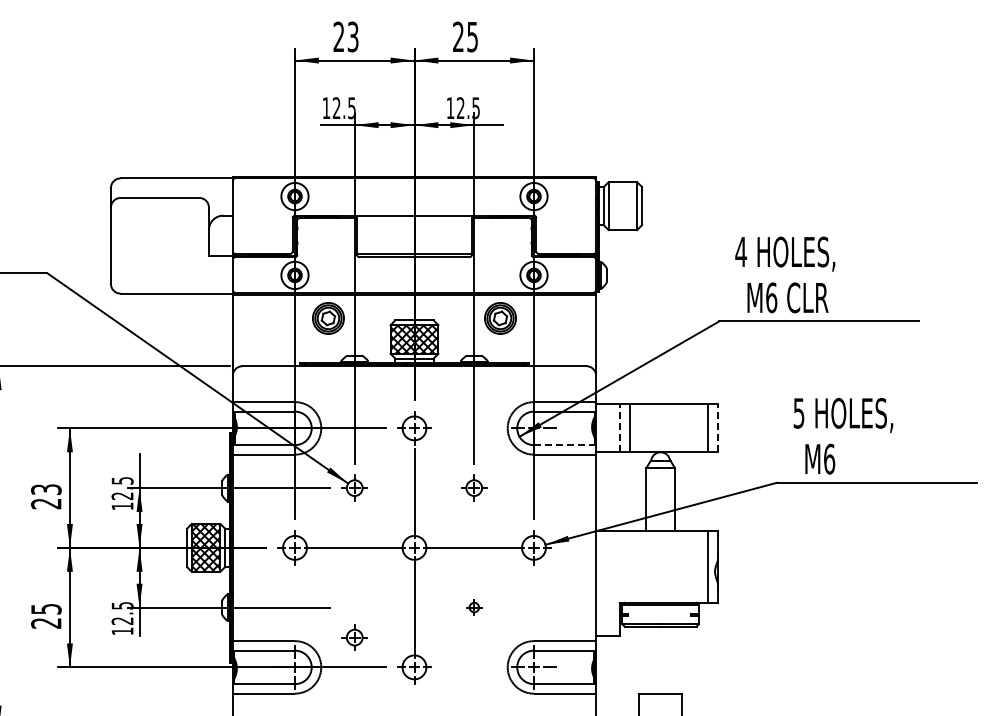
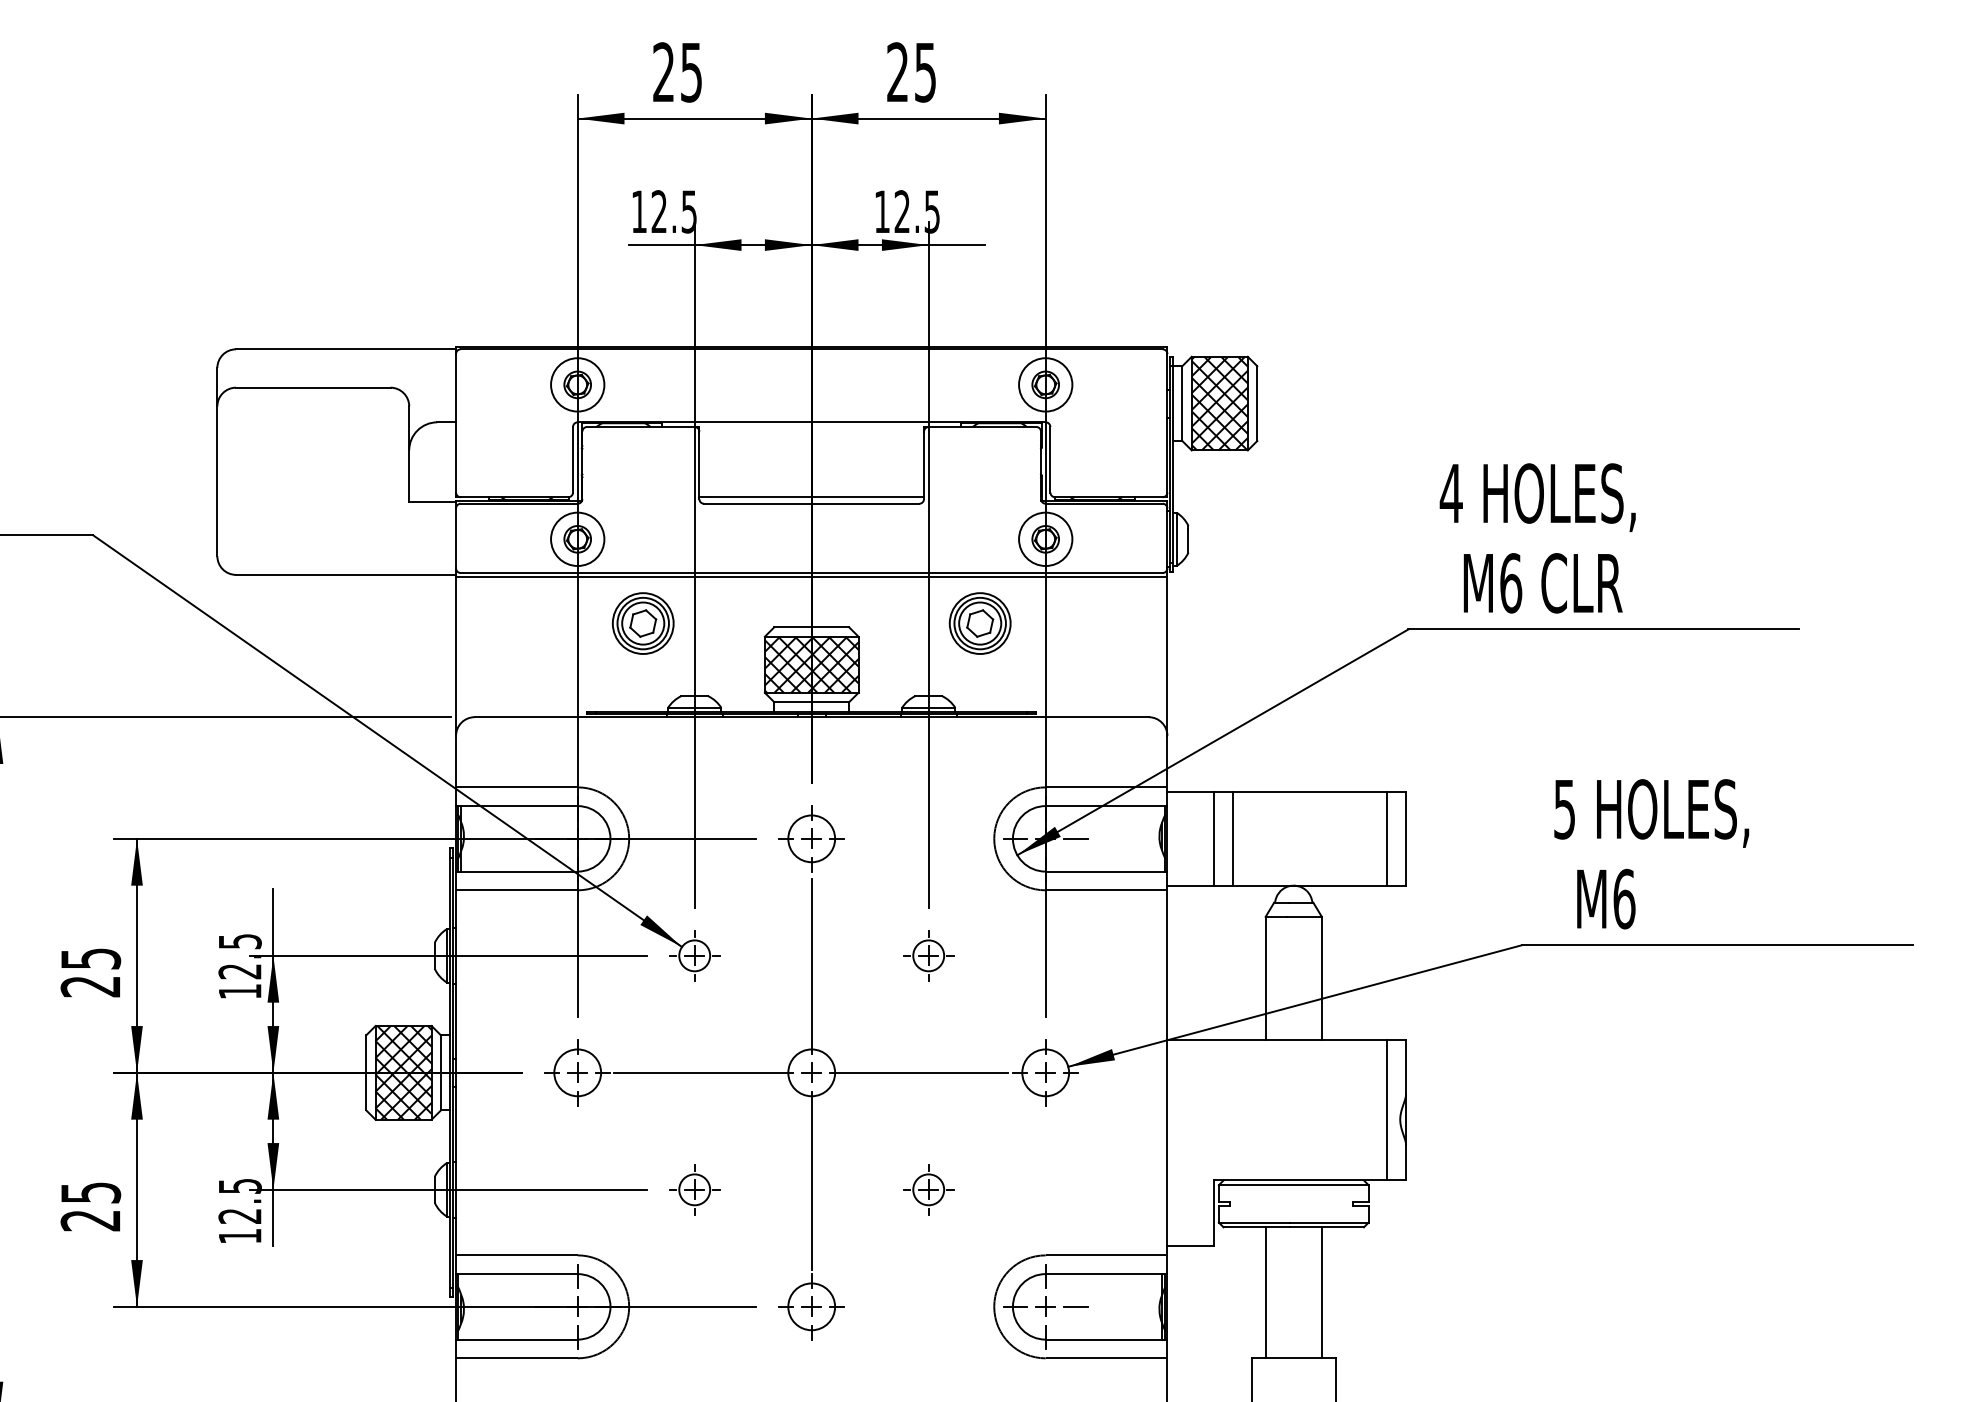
text: (353, 36) -> (692, 71), 23 -> 25
hatch: (622, 206) -> (1219, 404), added
line: (620, 428) -> (1215, 839), dashed -> solid
line: (718, 428) -> (1407, 839), dashed -> solid
line: (565, 445) -> (1107, 872), dashed -> solid
text: (46, 489) -> (91, 958), 23 -> 25
part: (474, 607) -> (929, 1189), size x1.67
part: (354, 637) -> (694, 1189), moved
line: (646, 659) -> (1266, 1291), added
line: (675, 659) -> (1322, 1291), added

